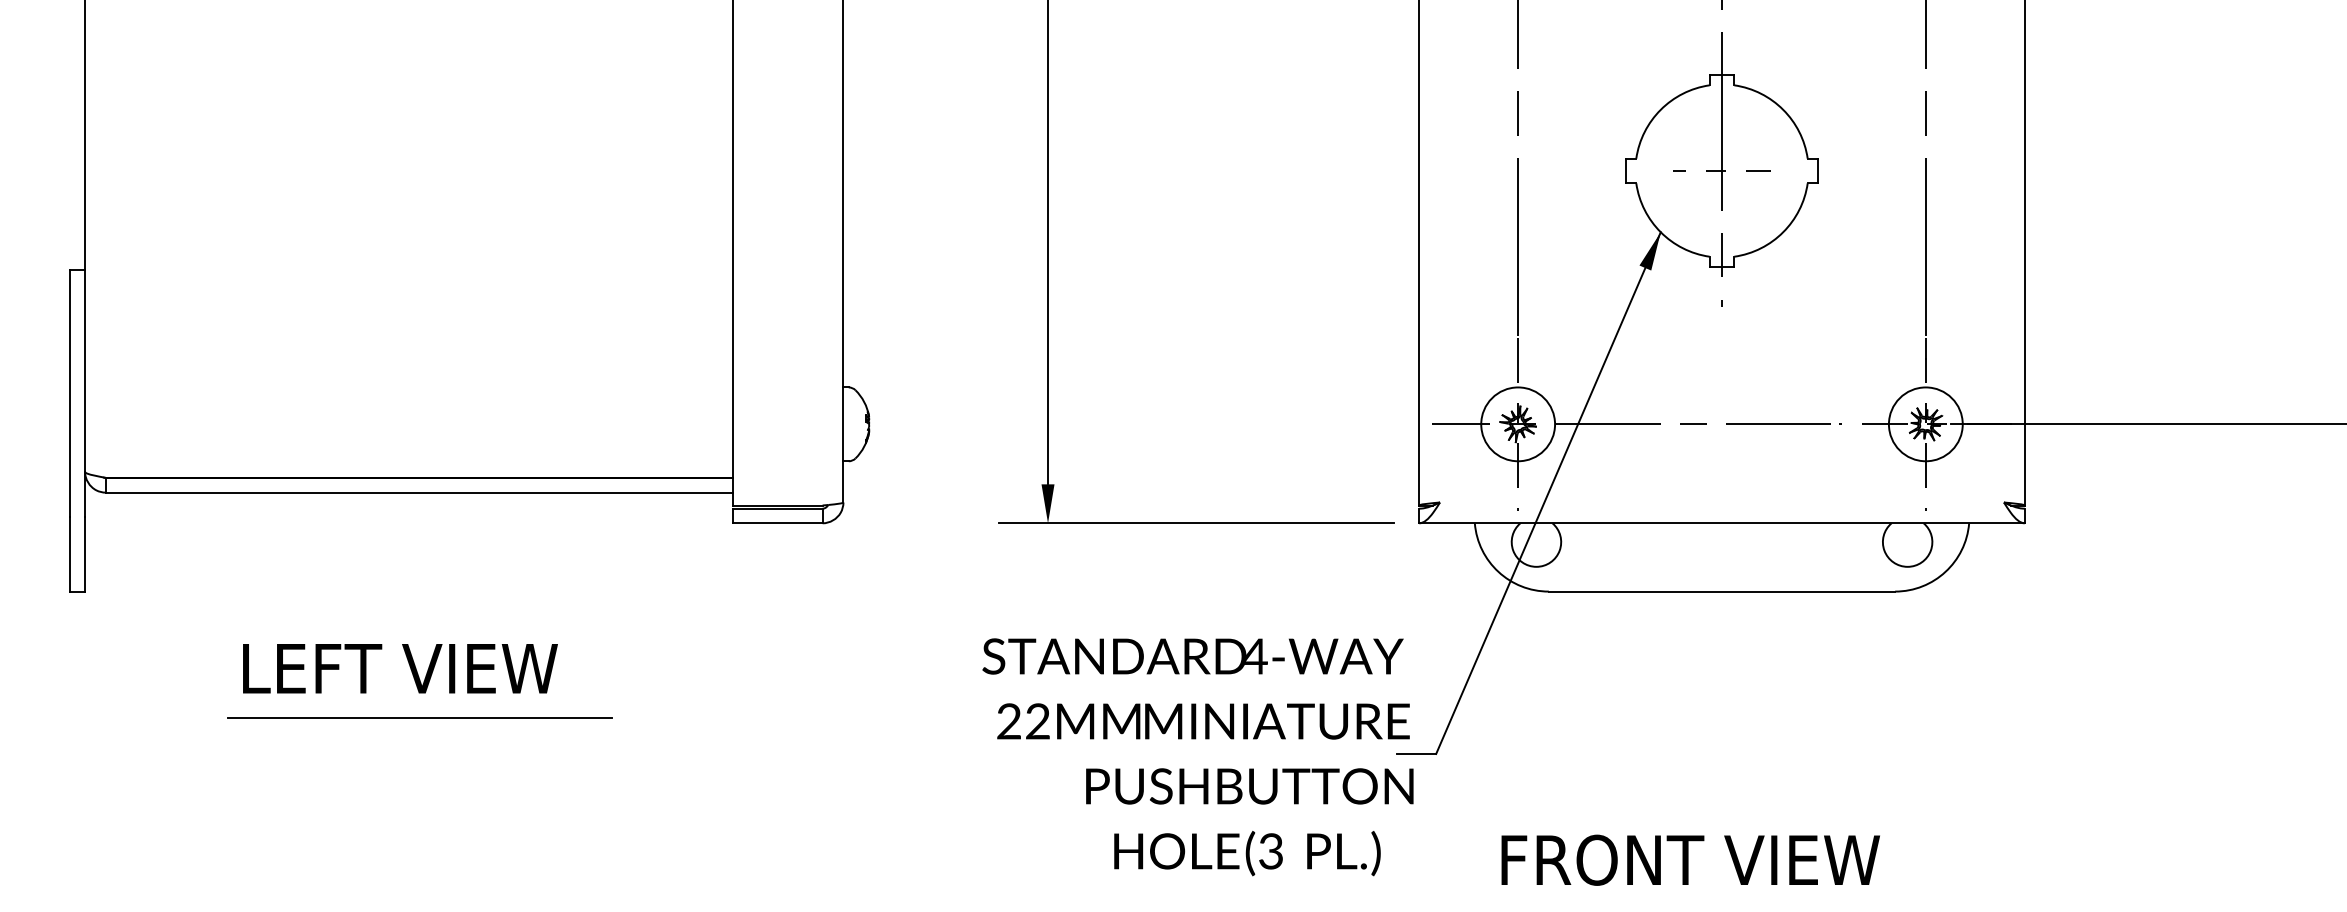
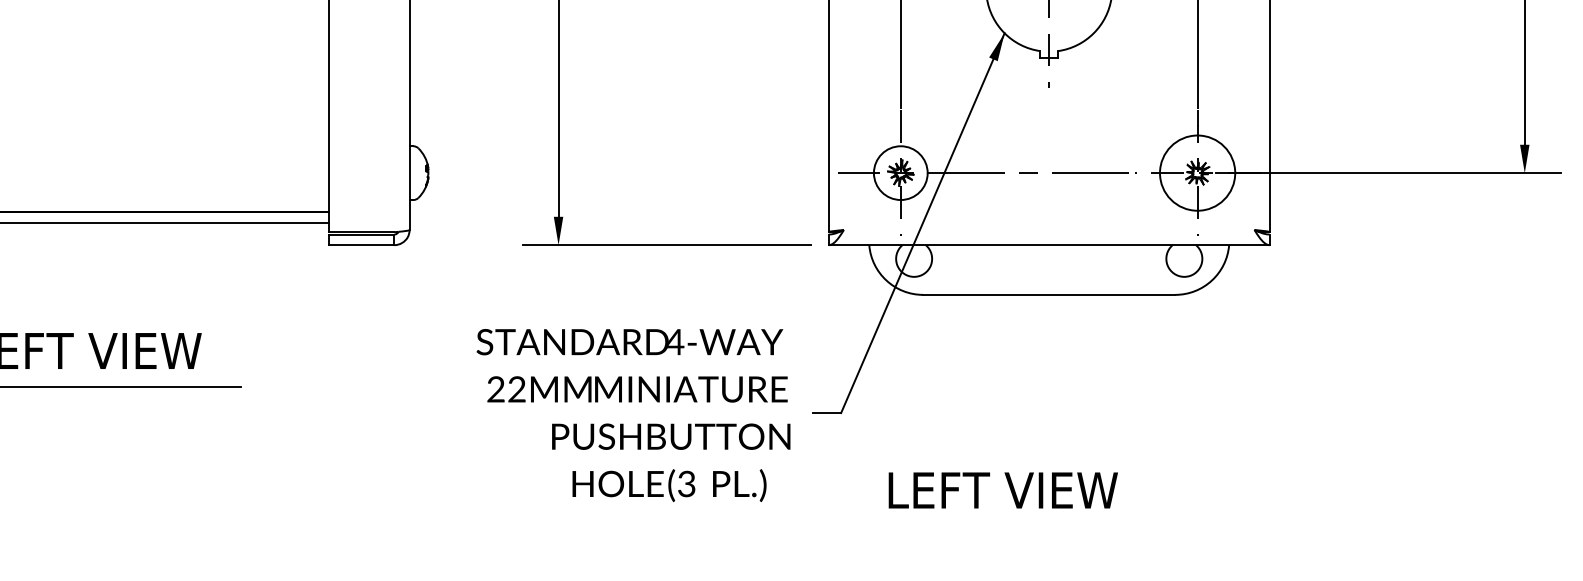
circle: (1925, 424) -> (1197, 173), size x1.4
text: (1197, 757) -> (633, 415), moved
text: (1693, 859) -> (1028, 489), FRONT VIEW -> LEFT VIEW

